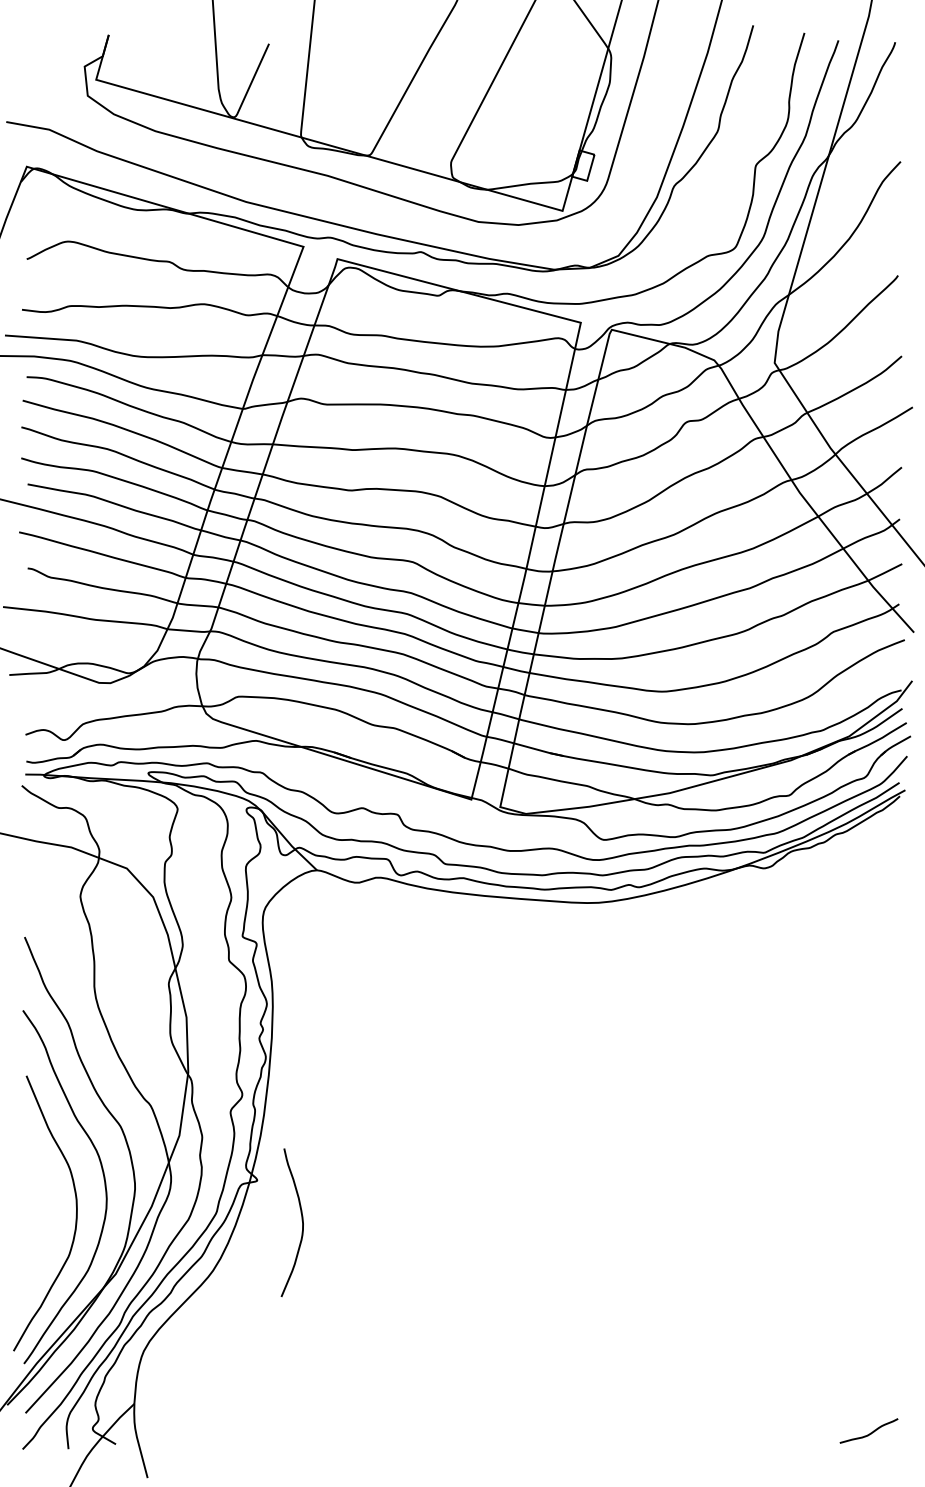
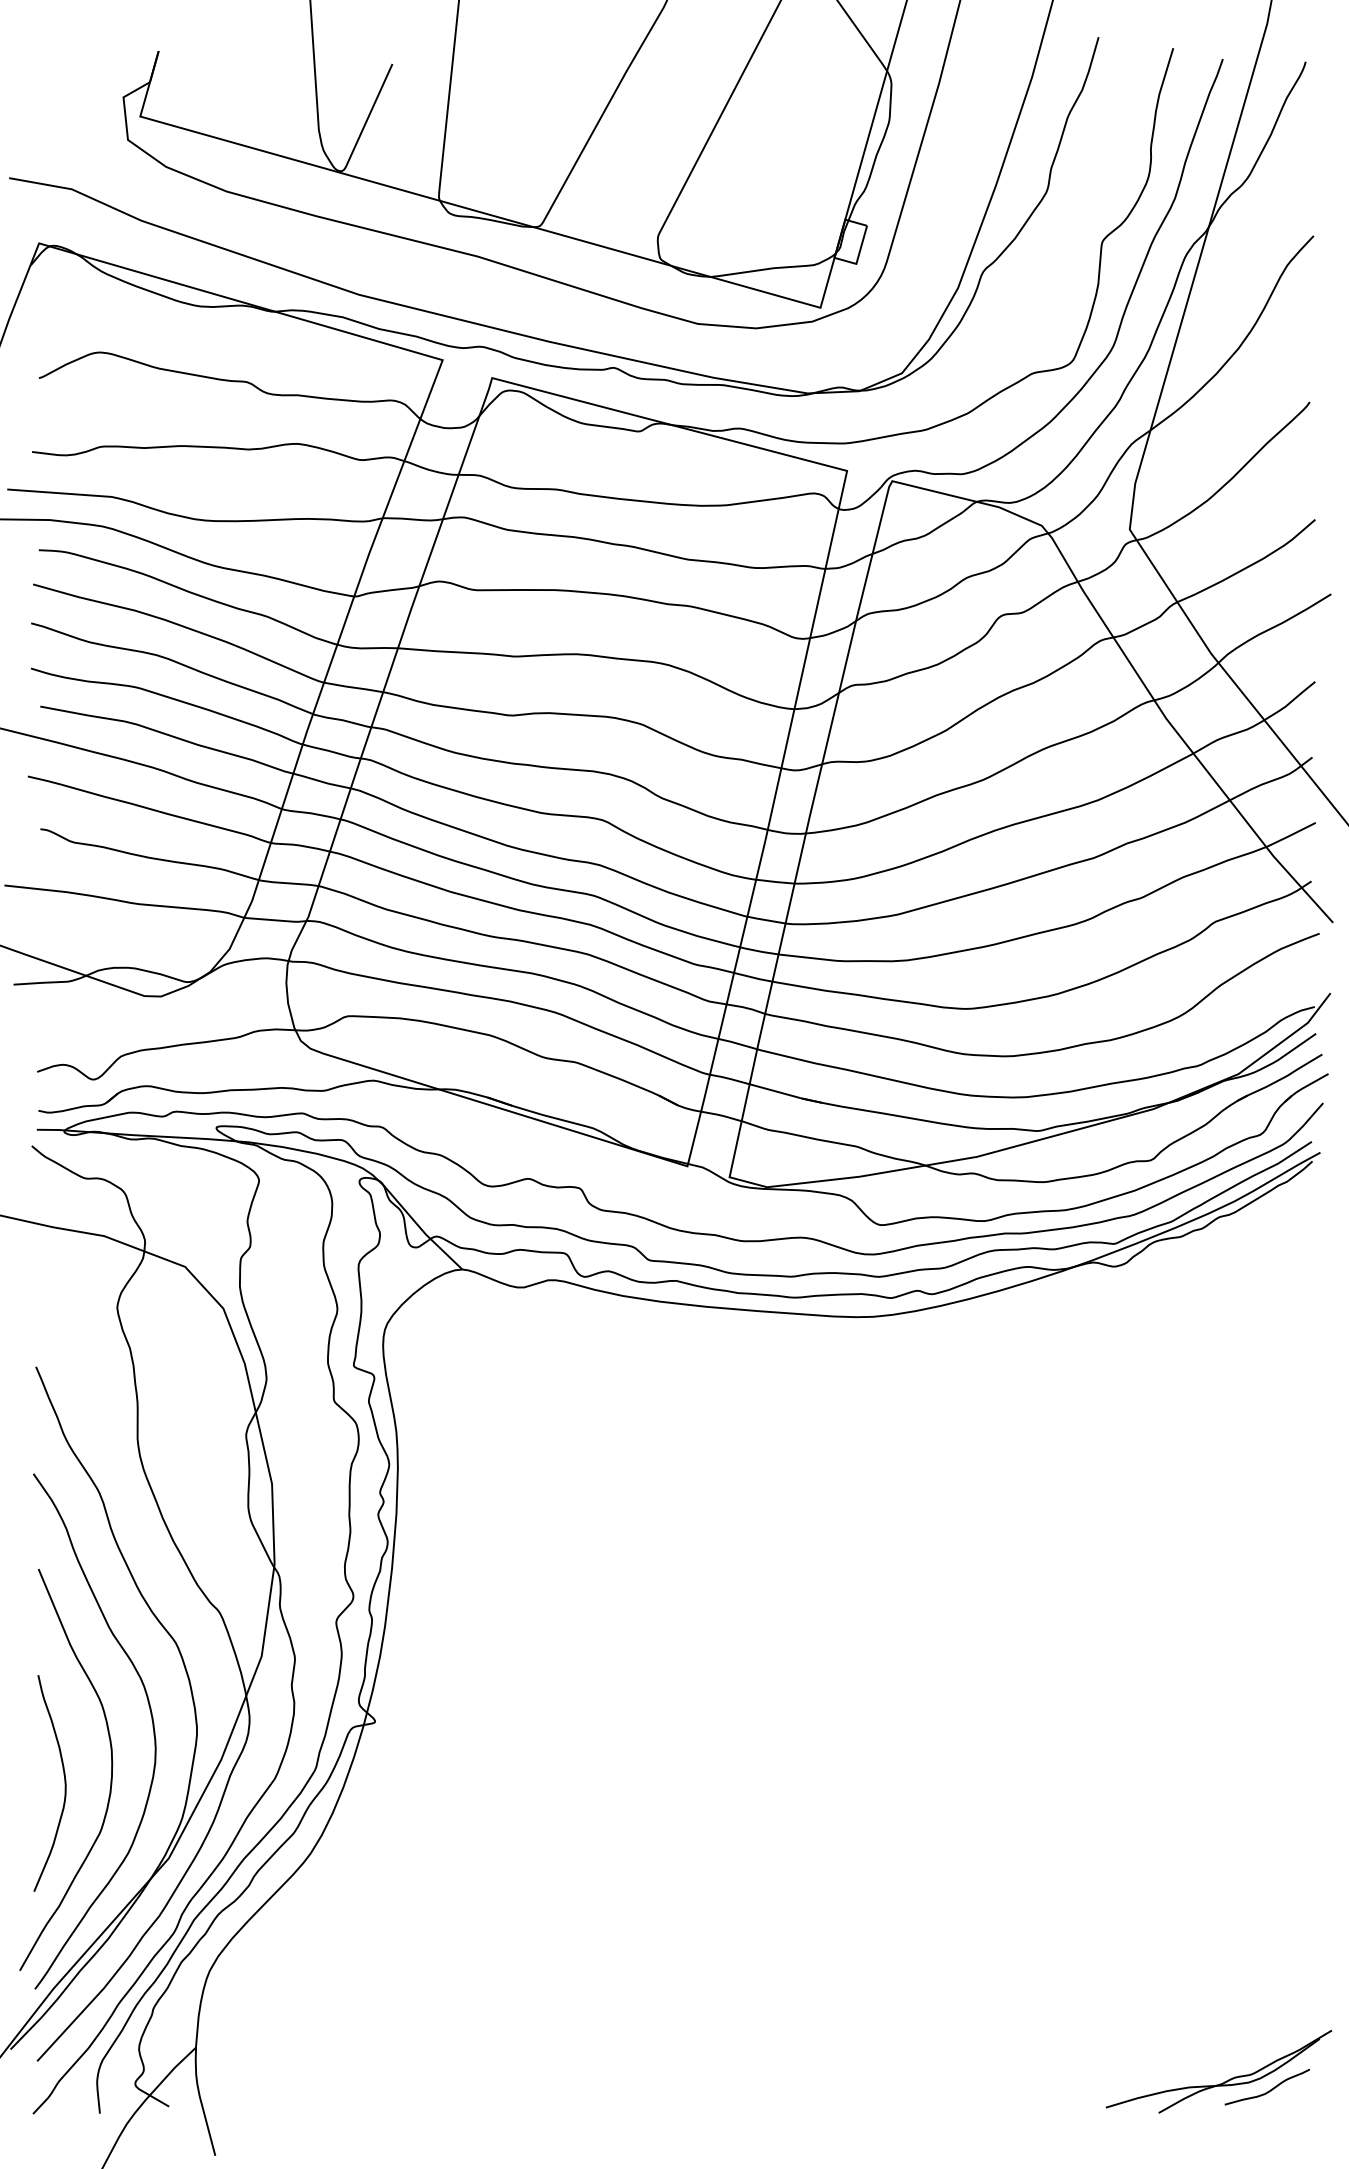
curve: (301, 1220) -> (63, 1780), moved
part: (838, 1427) -> (1222, 2082), added

